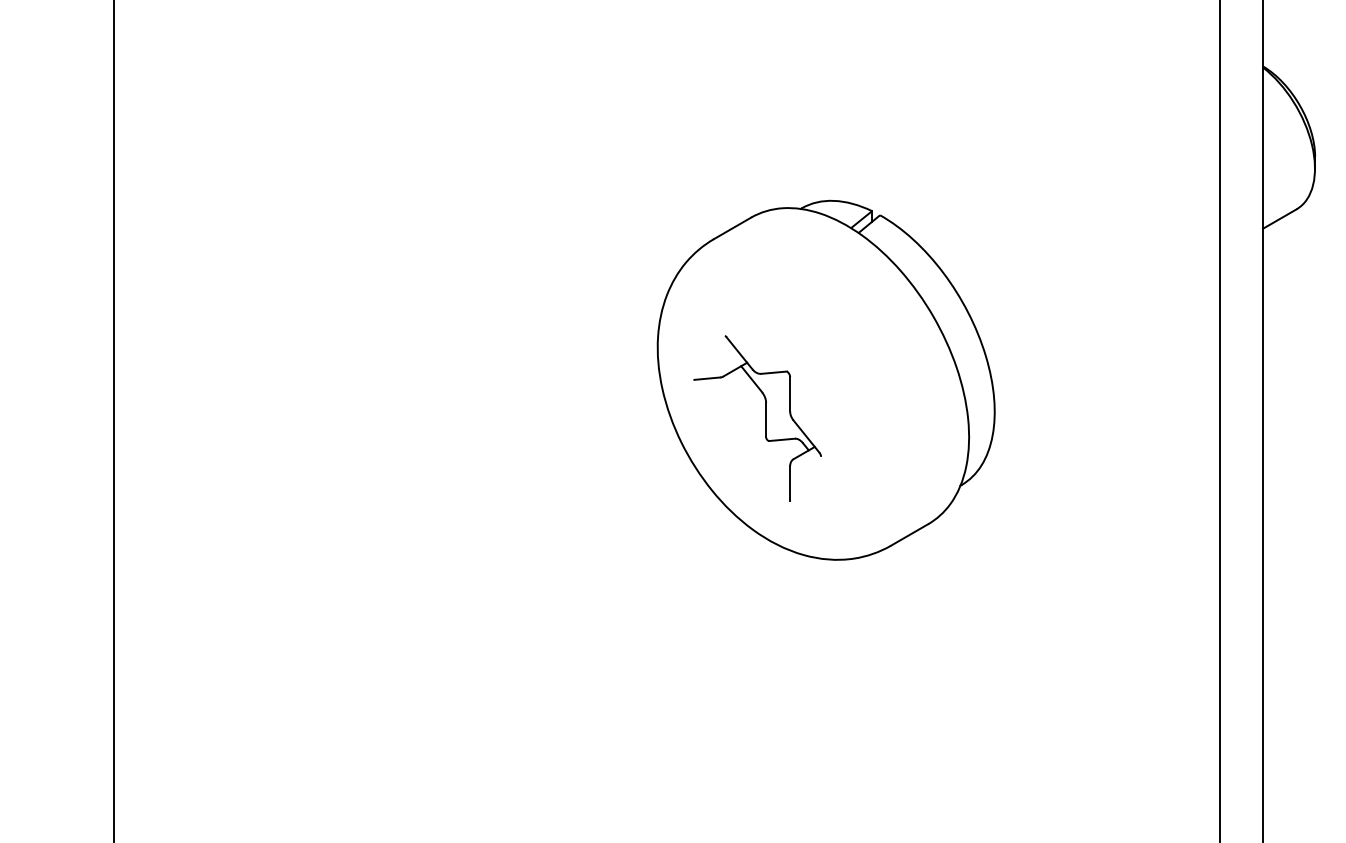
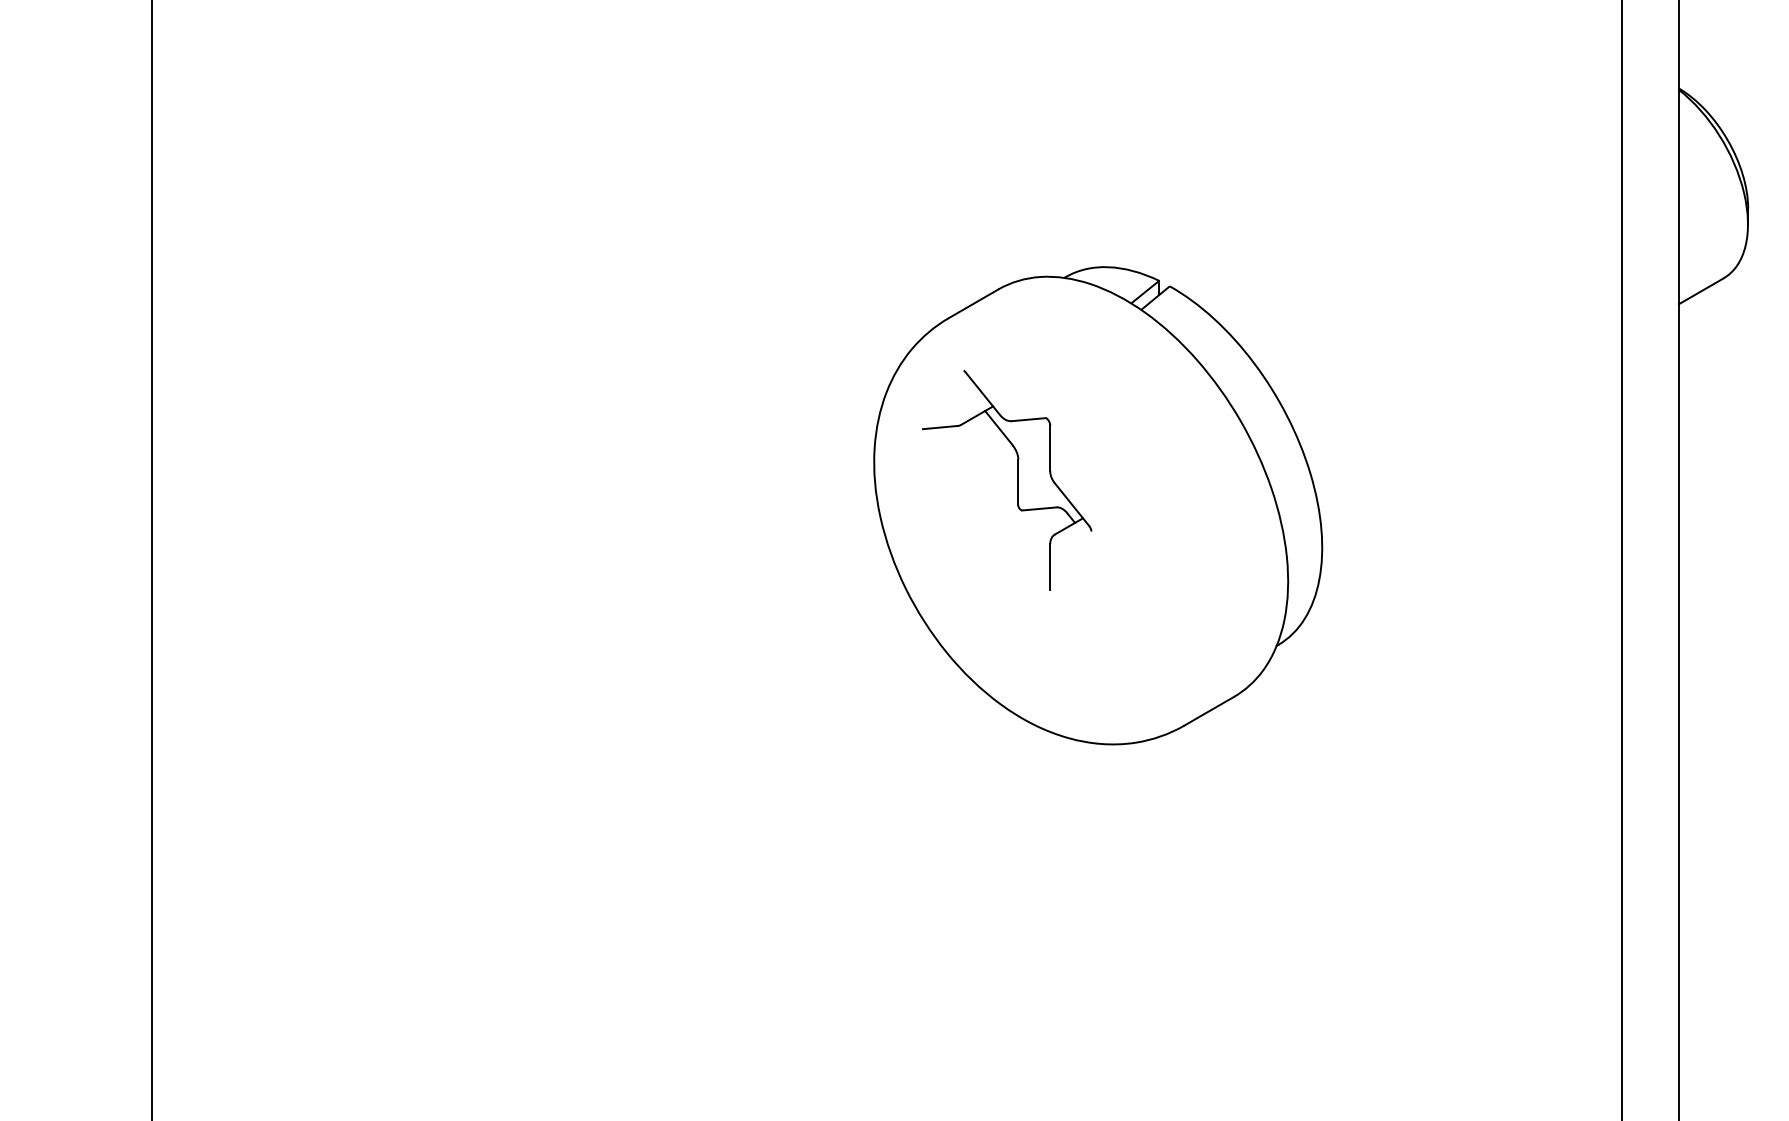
part: (765, 418) -> (1017, 480), moved

